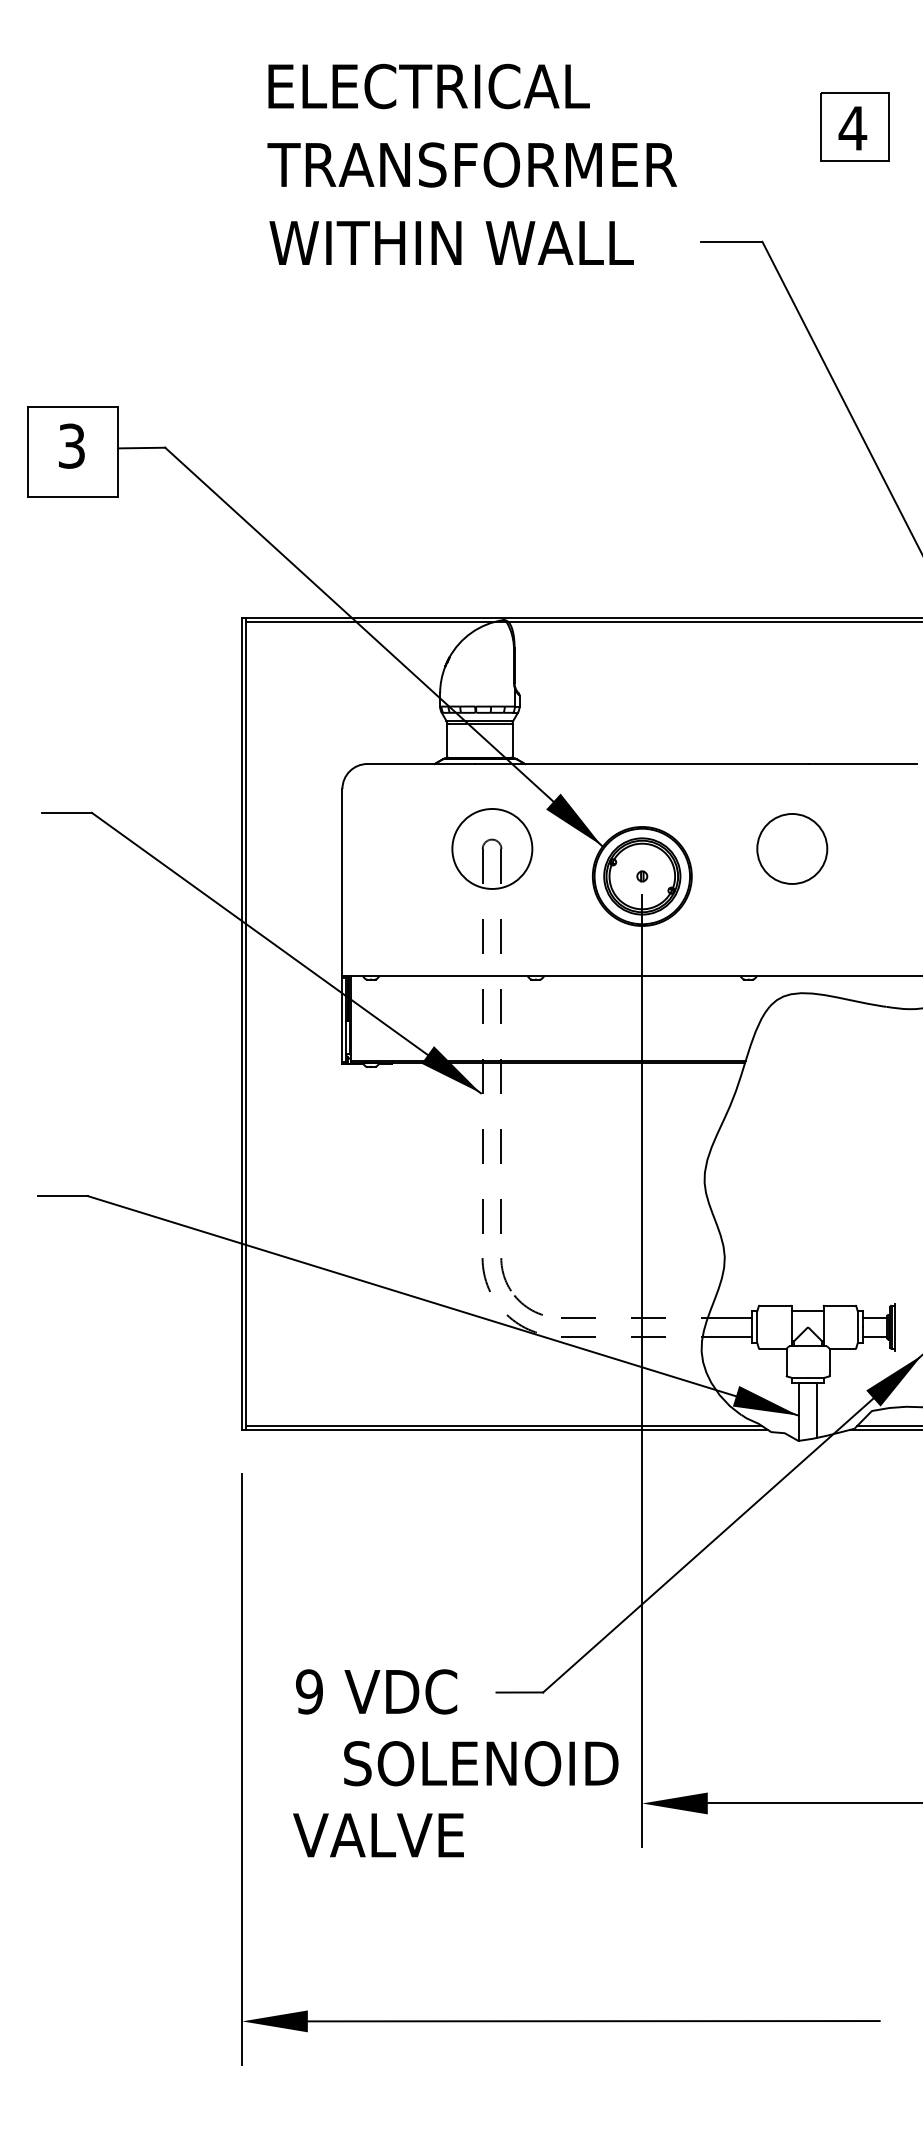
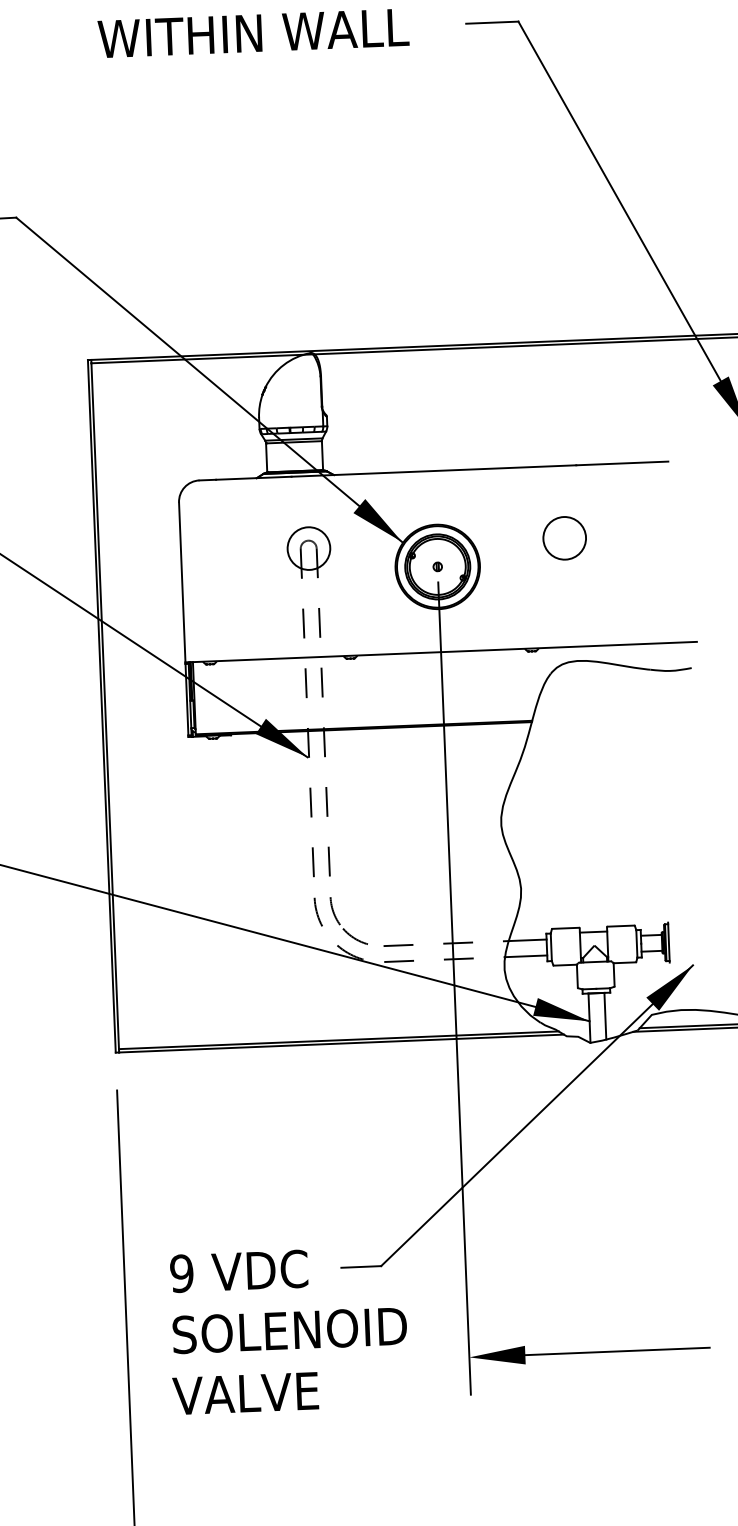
circle: (492, 848) -> (309, 548), size x0.62
circle: (792, 848) -> (564, 537), size x0.71
text: (481, 1763) -> (290, 1330), moved

